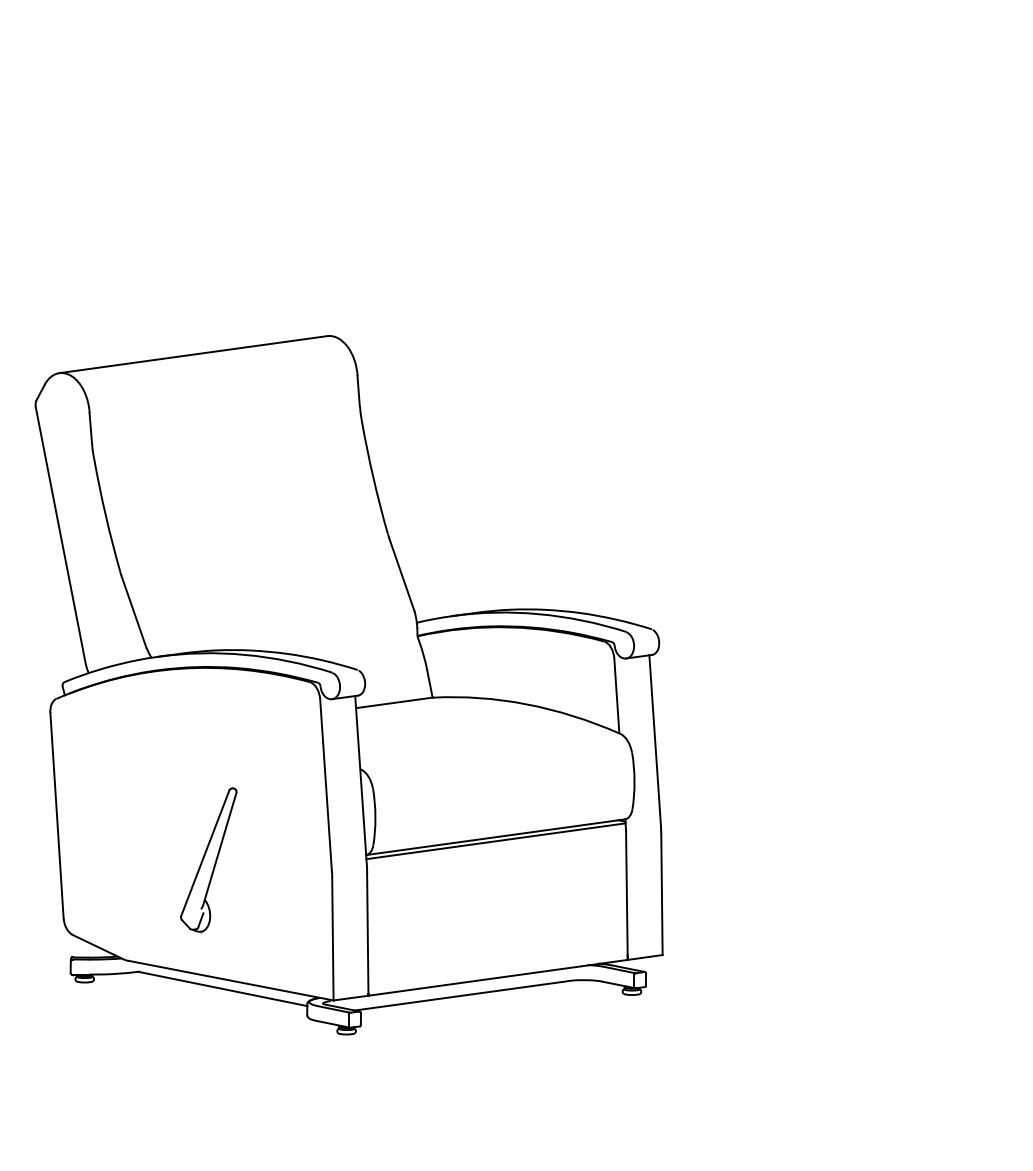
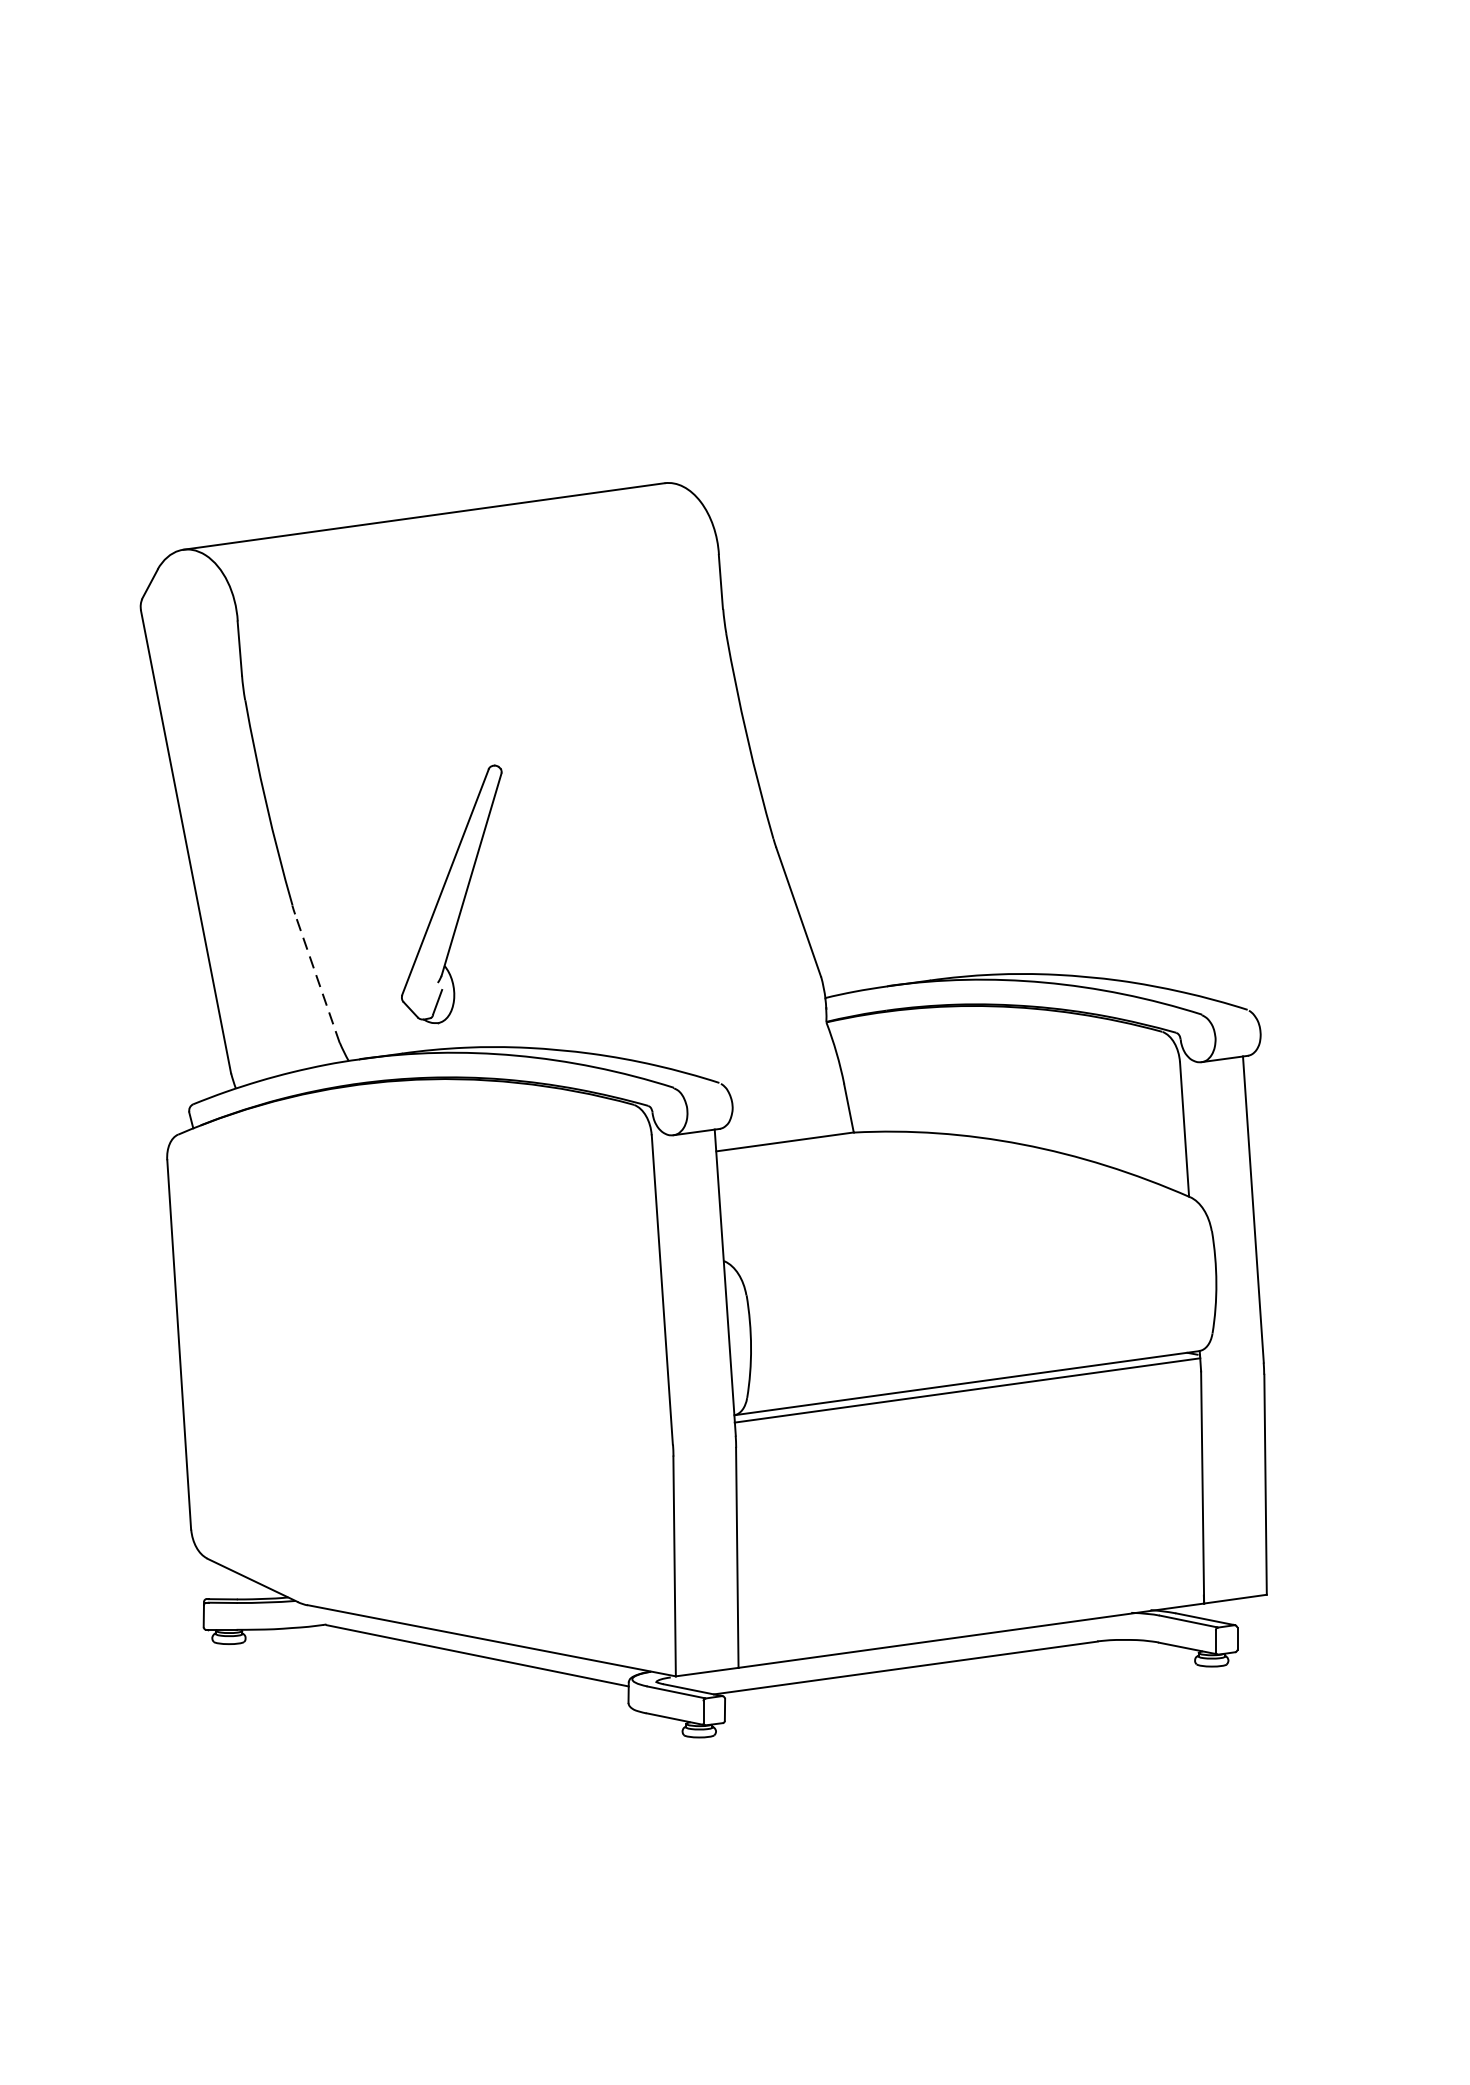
line: (134, 611) -> (318, 977), solid -> dashed
part: (208, 860) -> (451, 895), moved

